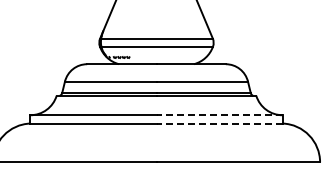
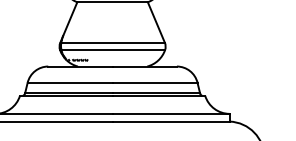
line: (219, 115) -> (171, 114), dashed -> solid
line: (219, 123) -> (171, 121), dashed -> solid

